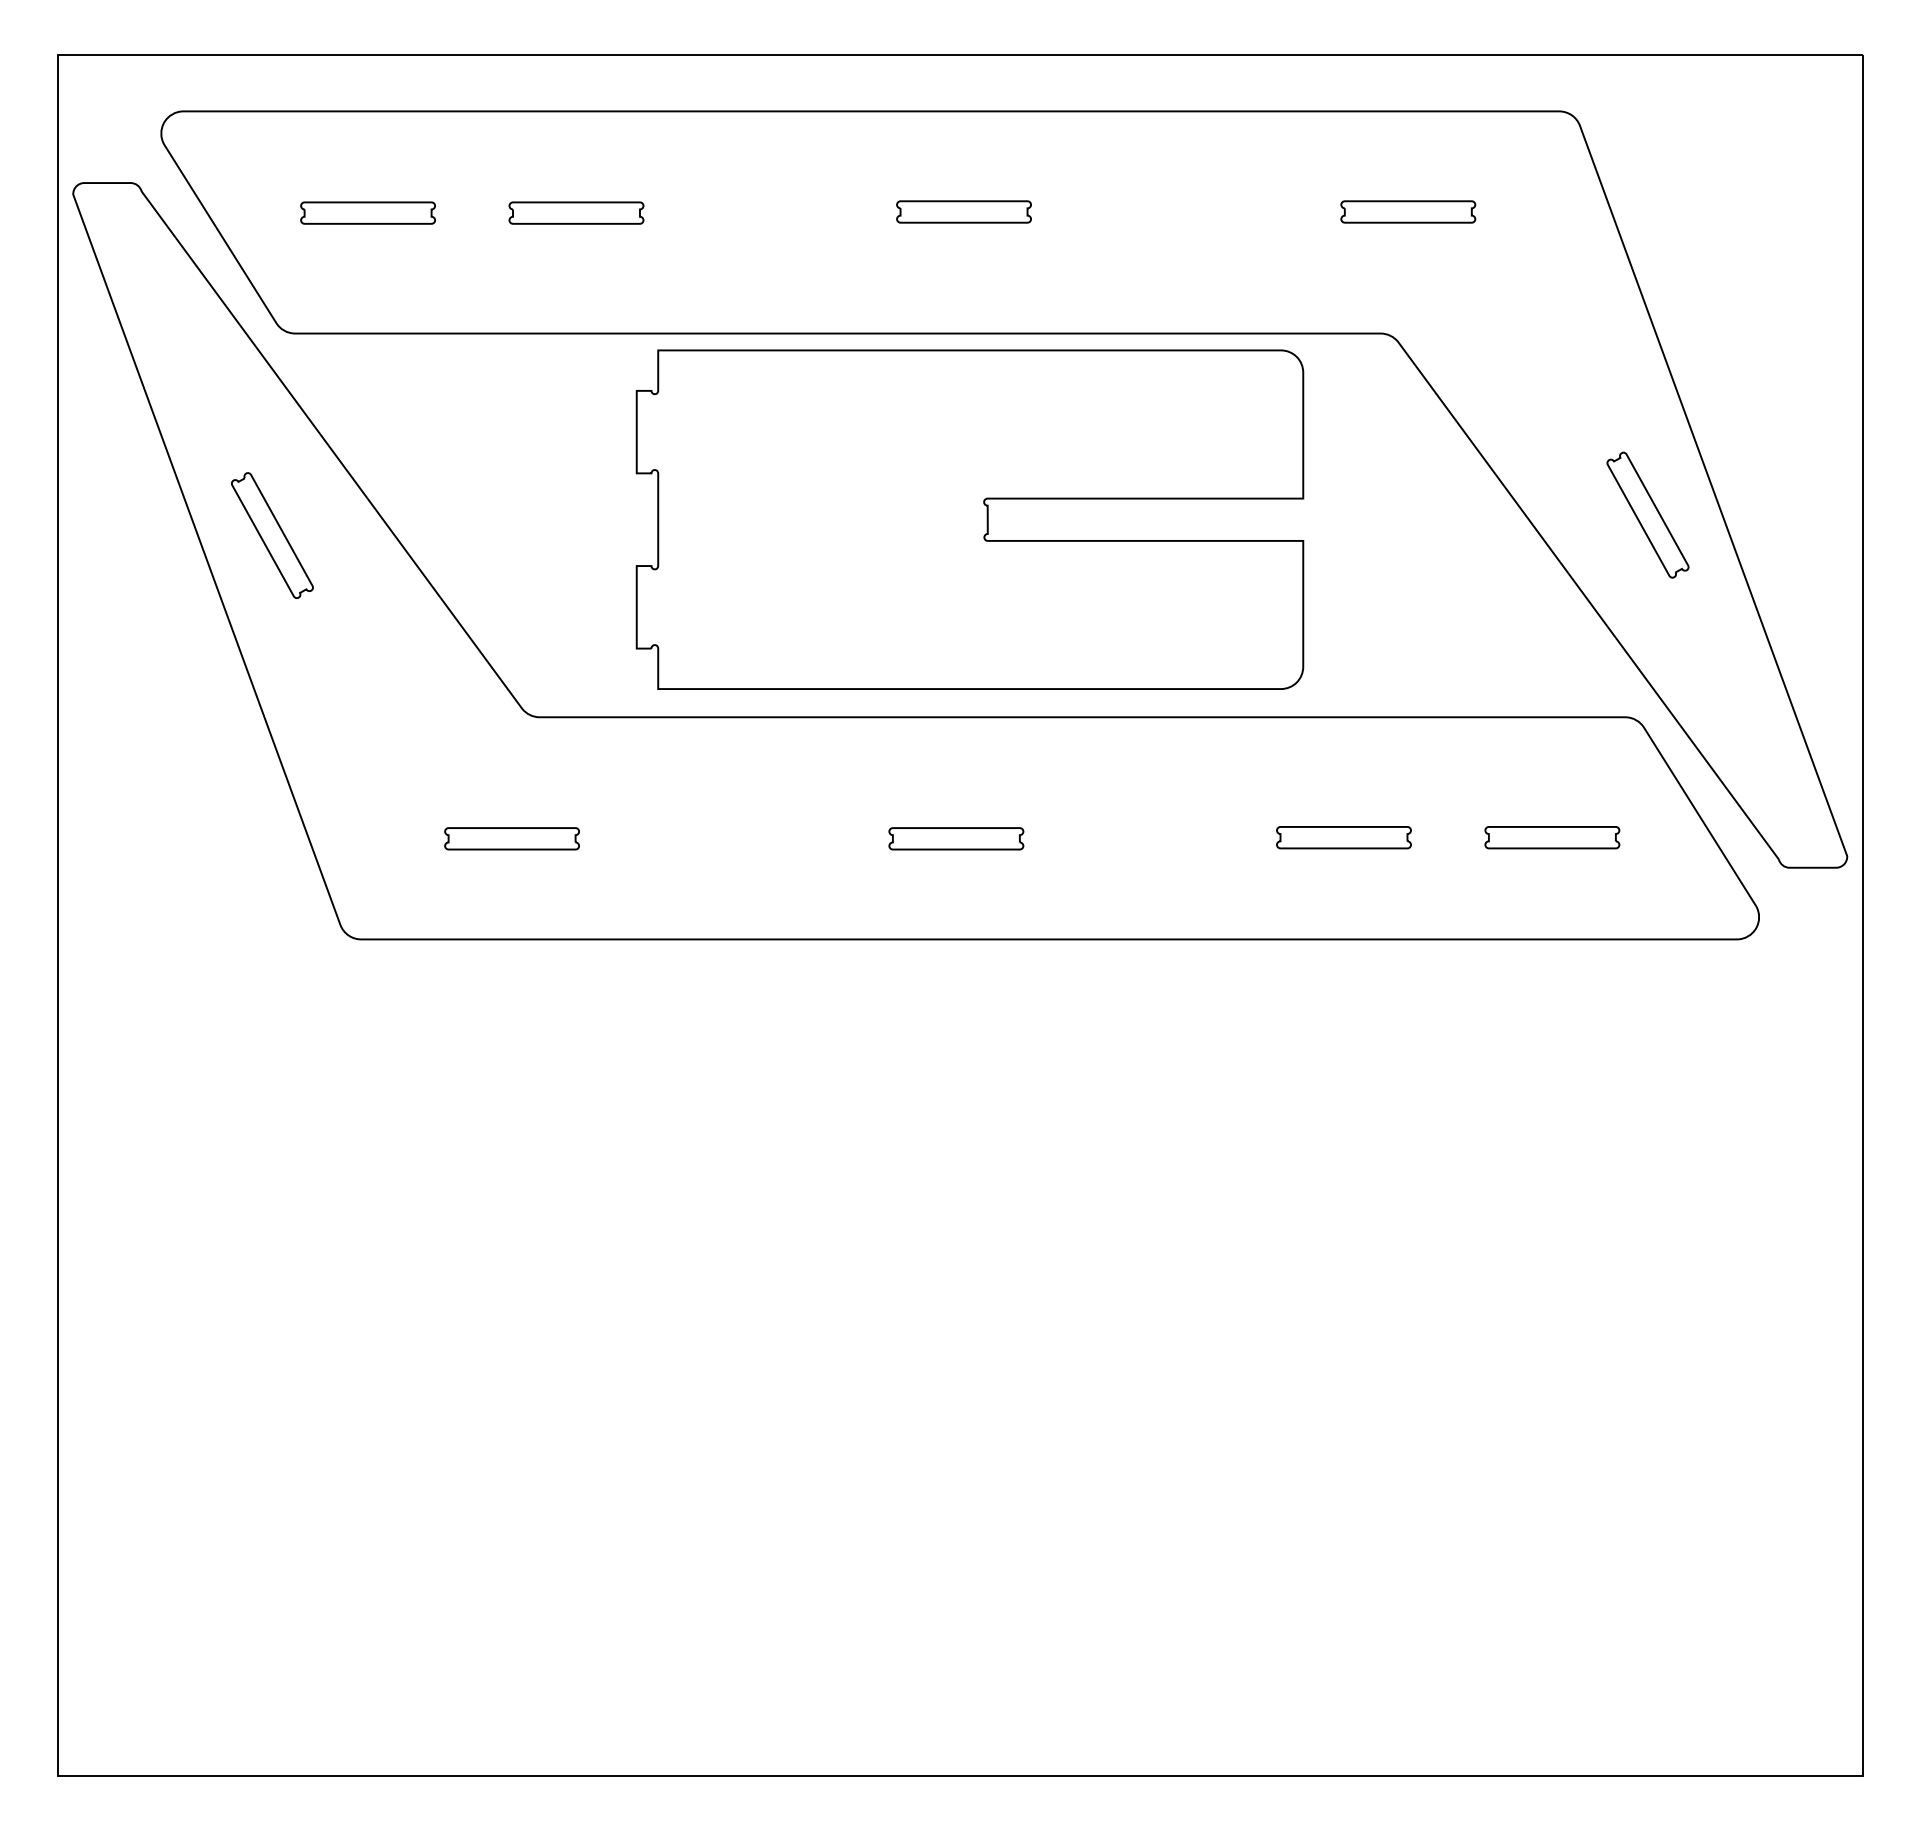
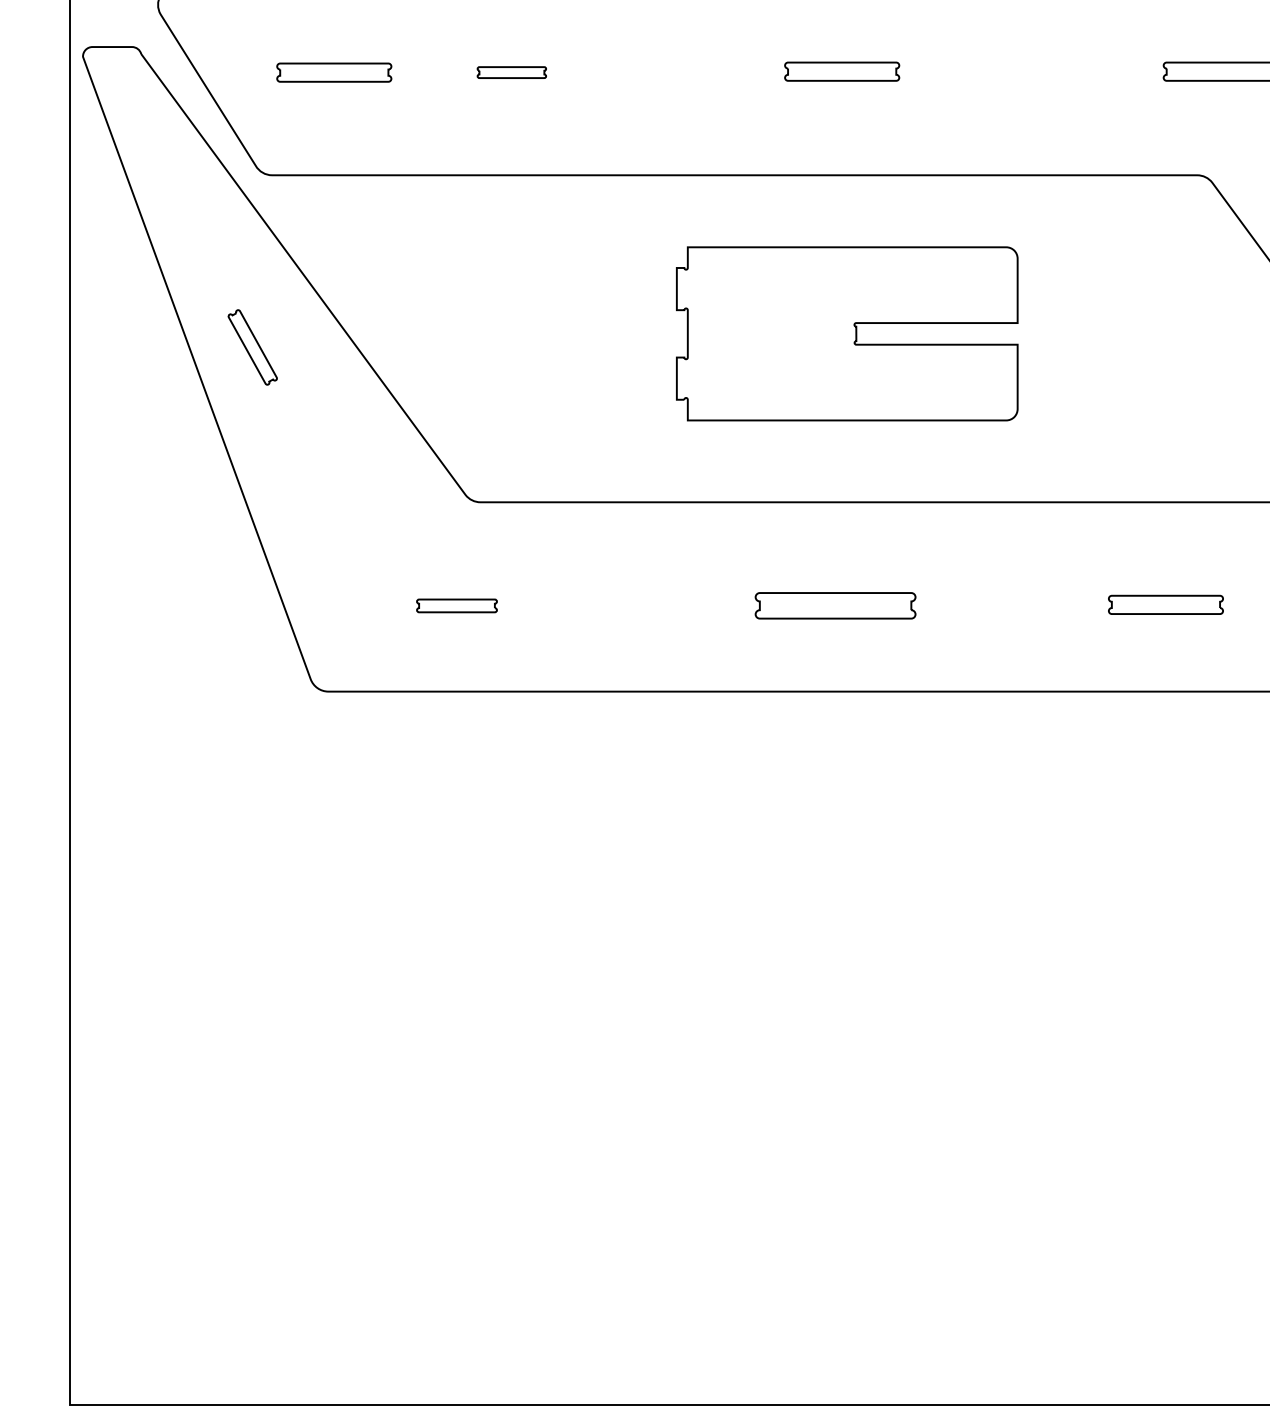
part: (576, 212) -> (511, 72), size x0.6
part: (969, 519) -> (846, 333), size x0.6
part: (272, 535) -> (252, 347), size x0.7
part: (511, 838) -> (456, 605), size x0.7
part: (956, 838) -> (835, 605), size x1.4

